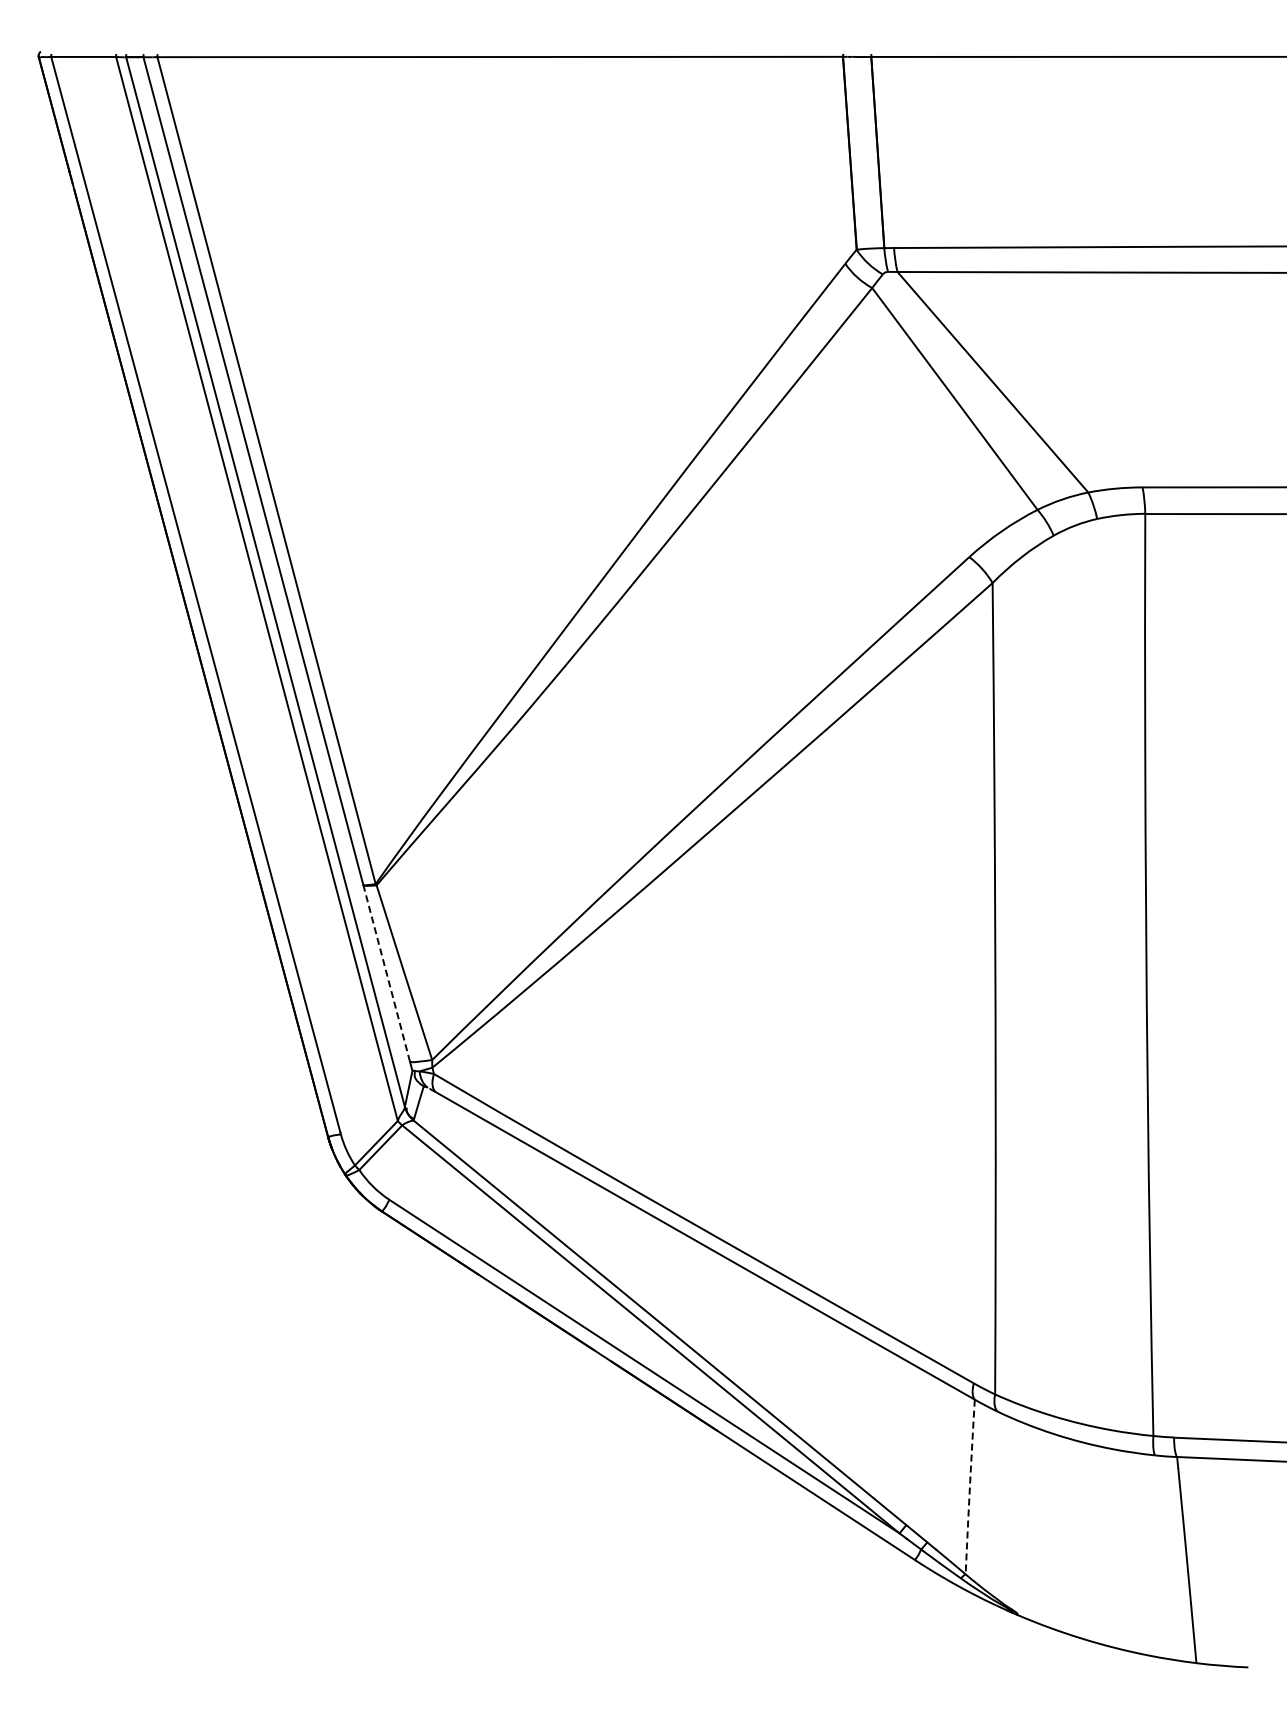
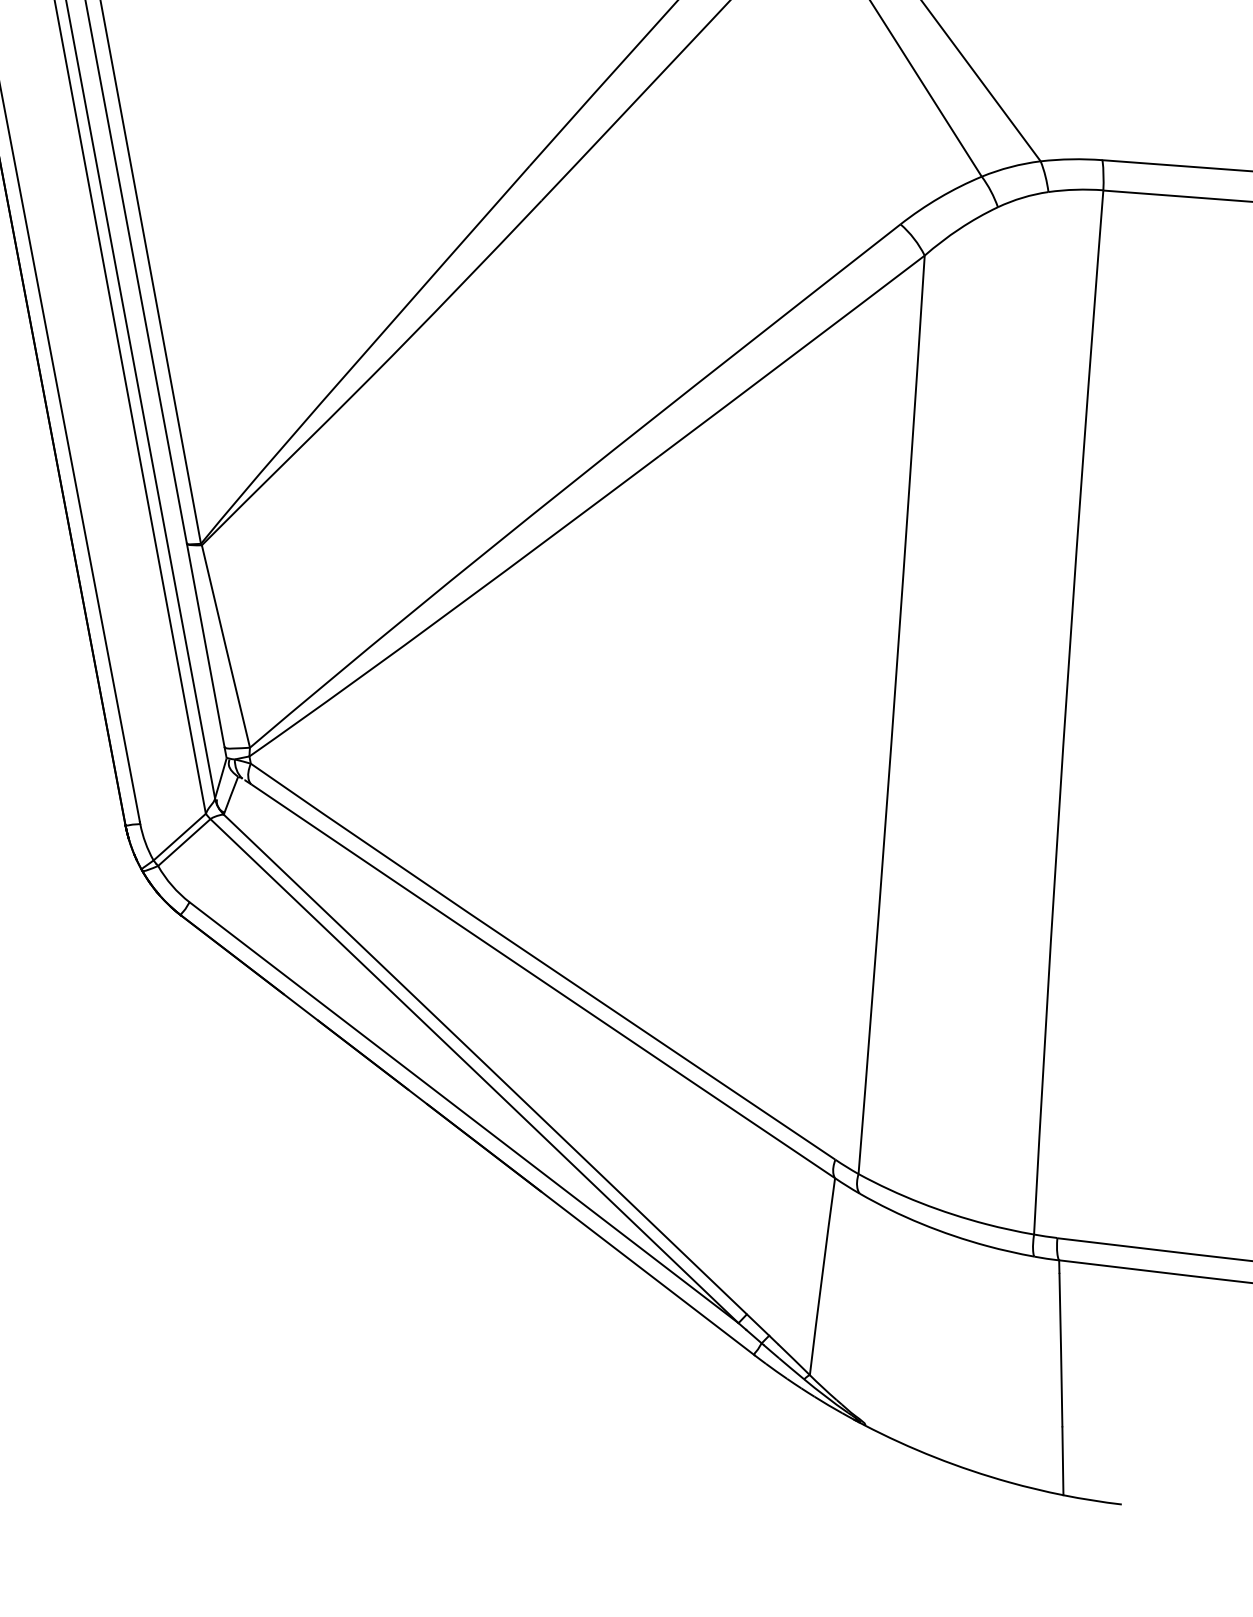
line: (386, 973) -> (205, 645), dashed -> solid
arc: (969, 1487) -> (821, 1277), dashed -> solid

